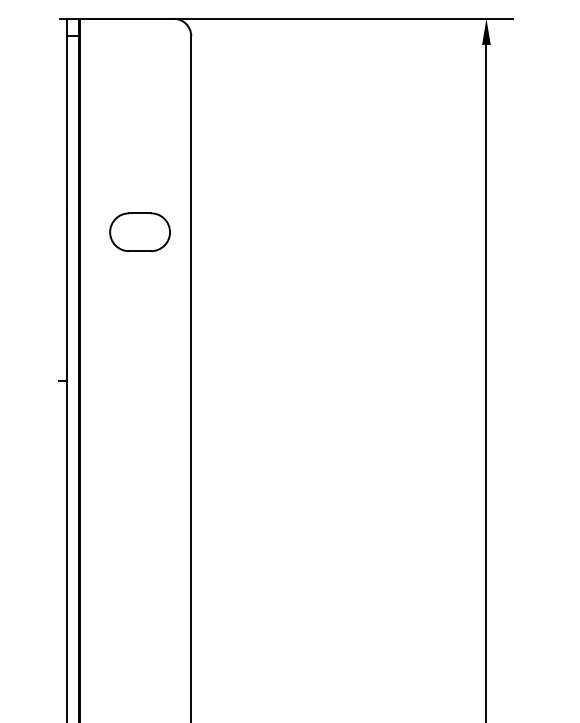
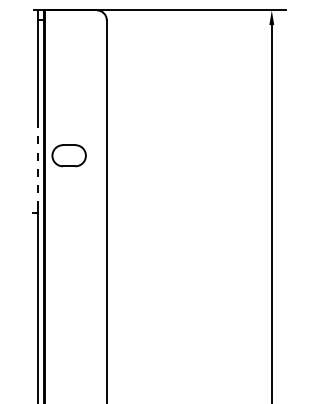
part: (138, 231) -> (68, 155), moved
line: (67, 292) -> (37, 163), solid -> dashed

